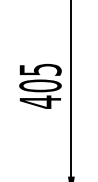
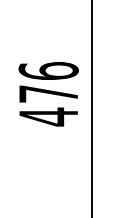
text: (40, 77) -> (48, 82), 405 -> 476

